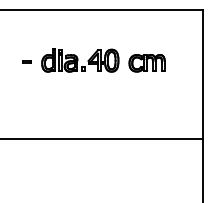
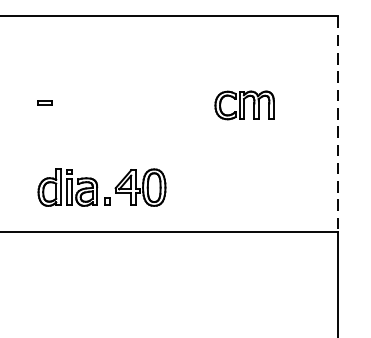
part: (80, 60) -> (102, 187), moved
line: (203, 74) -> (338, 124), solid -> dashed

